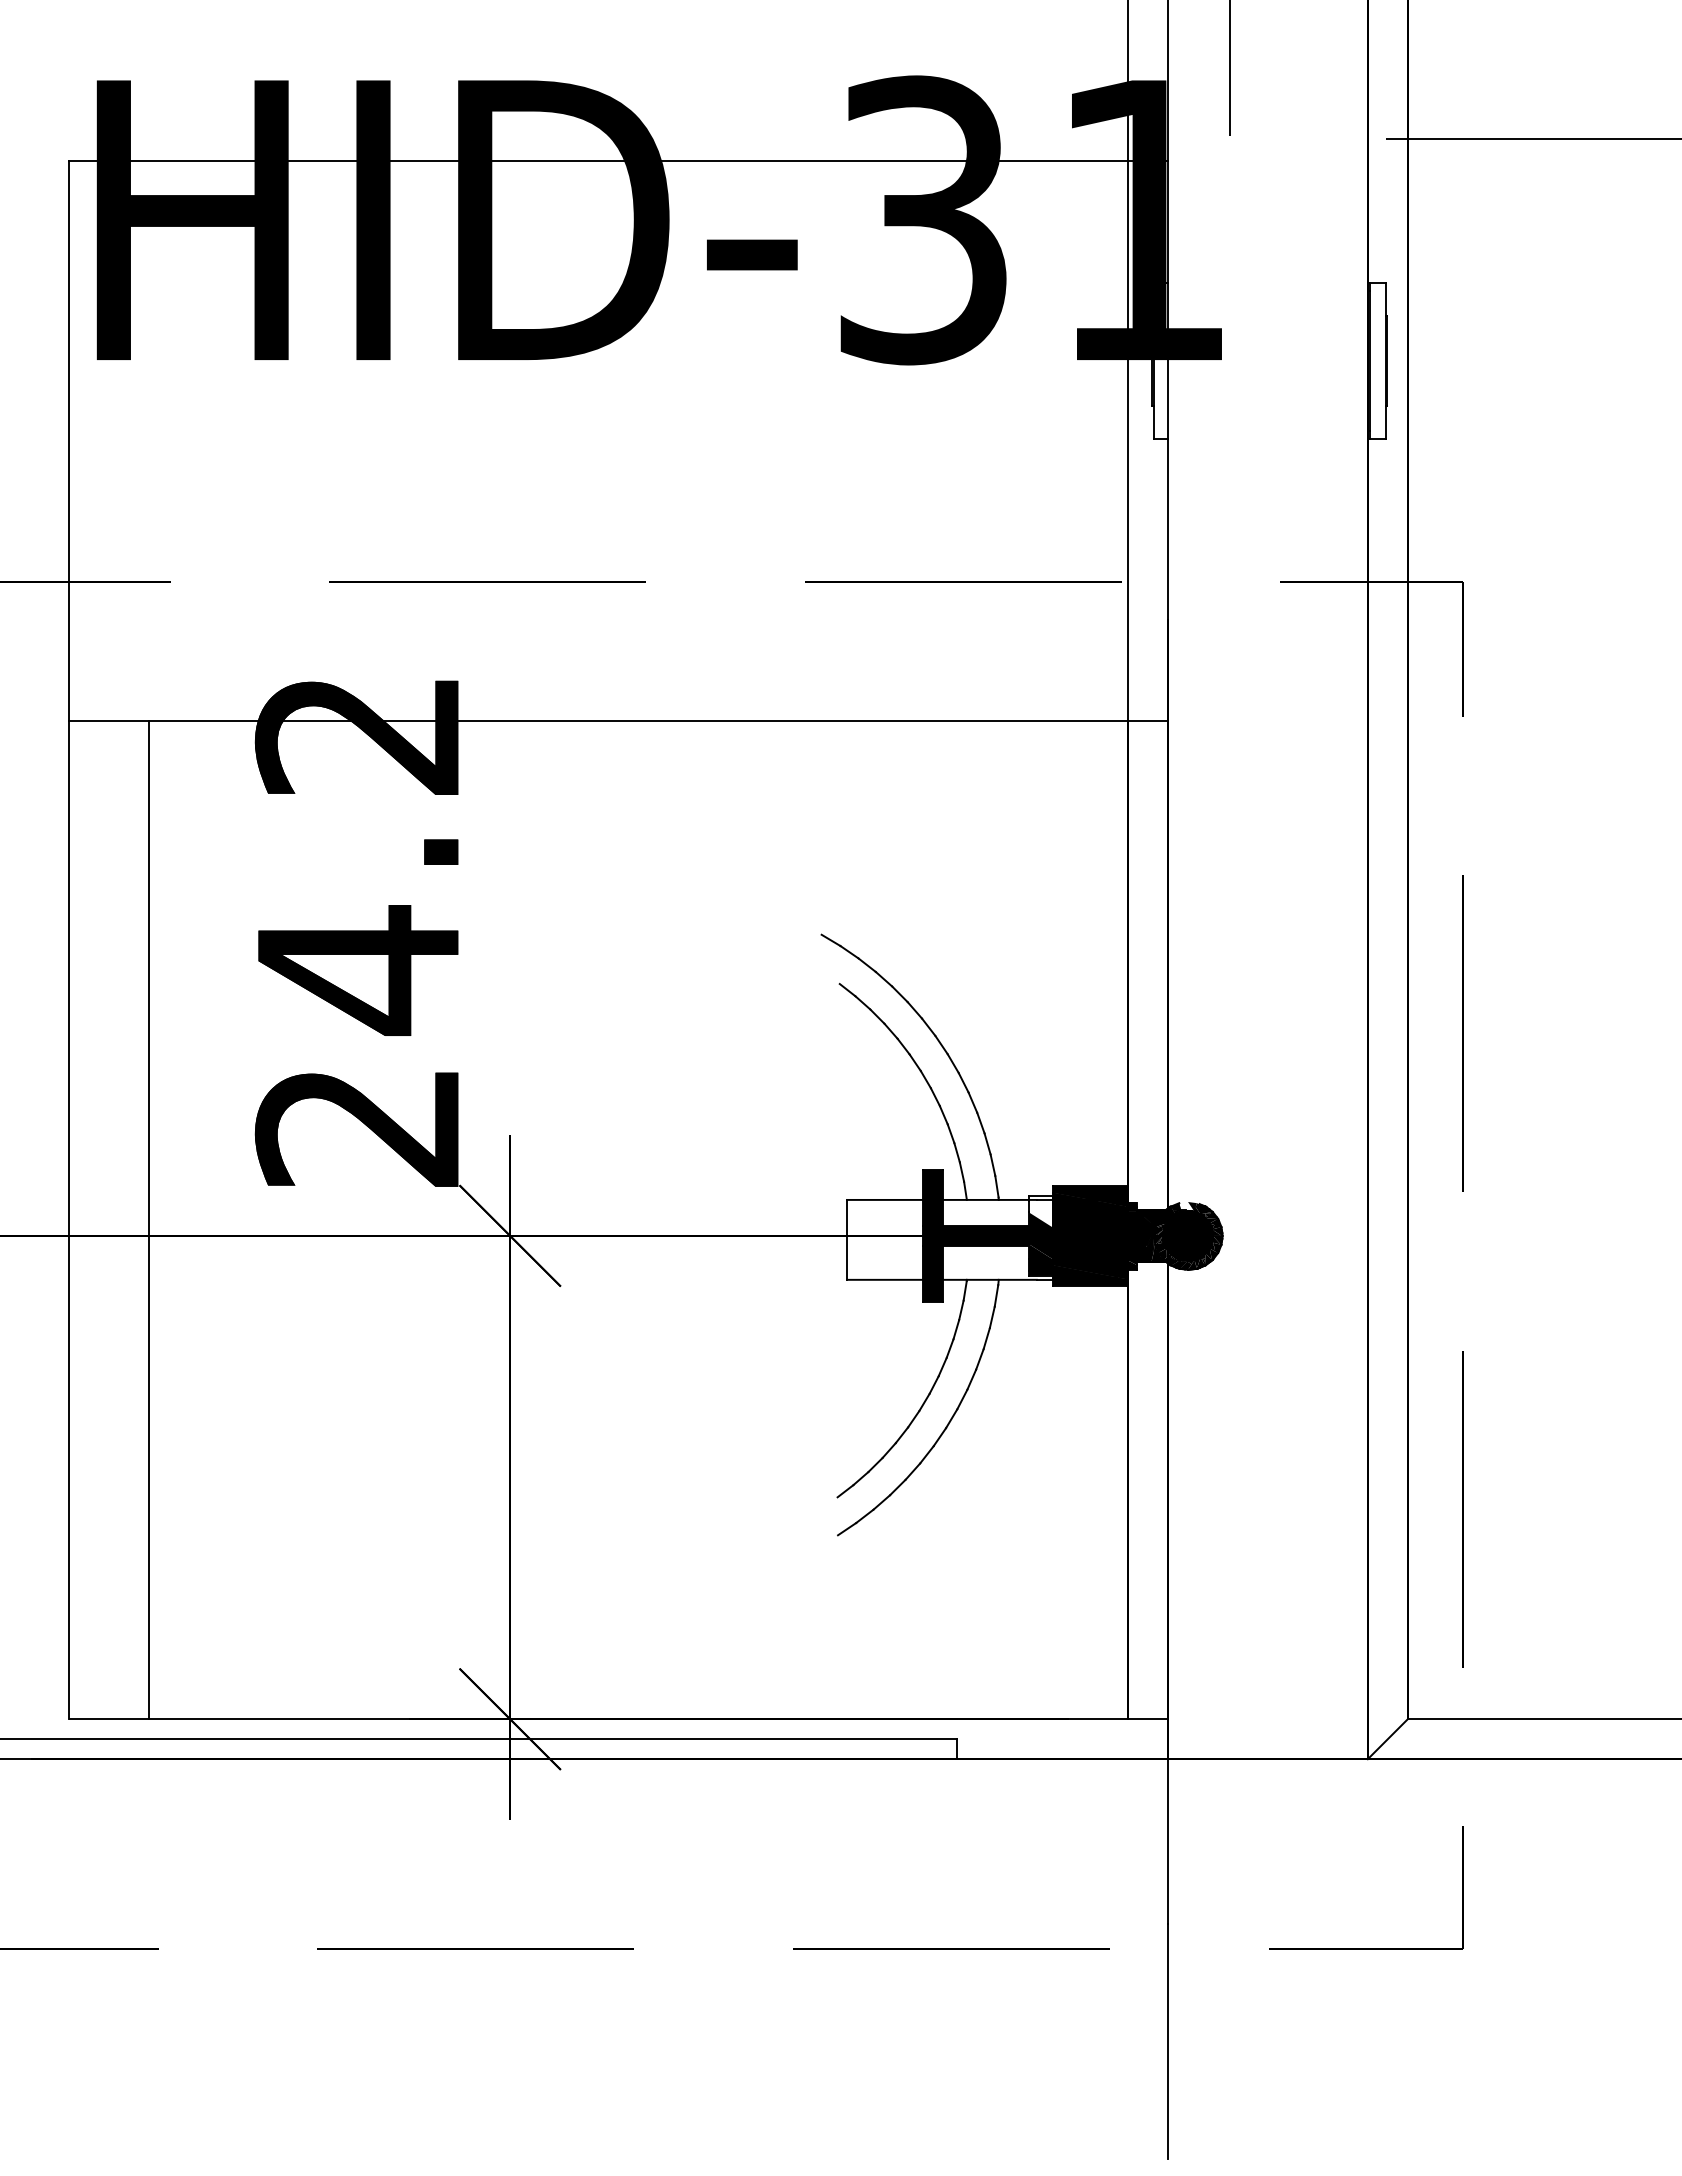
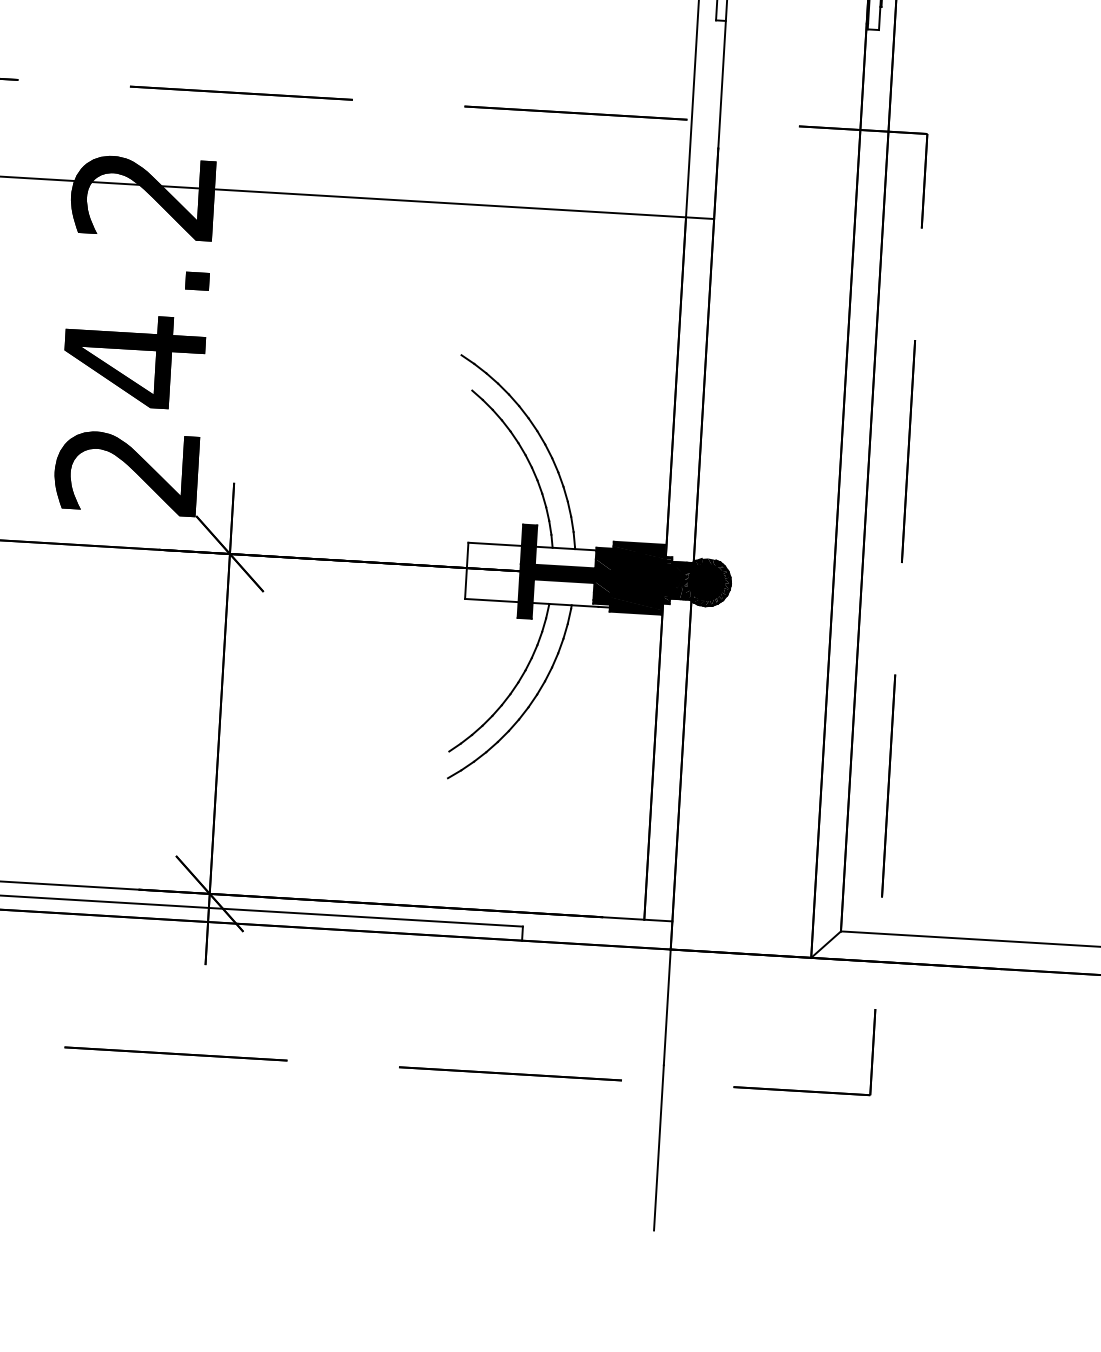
fill: (1186, 1206) -> (706, 561), added
fill: (1041, 1211) -> (604, 559), added

